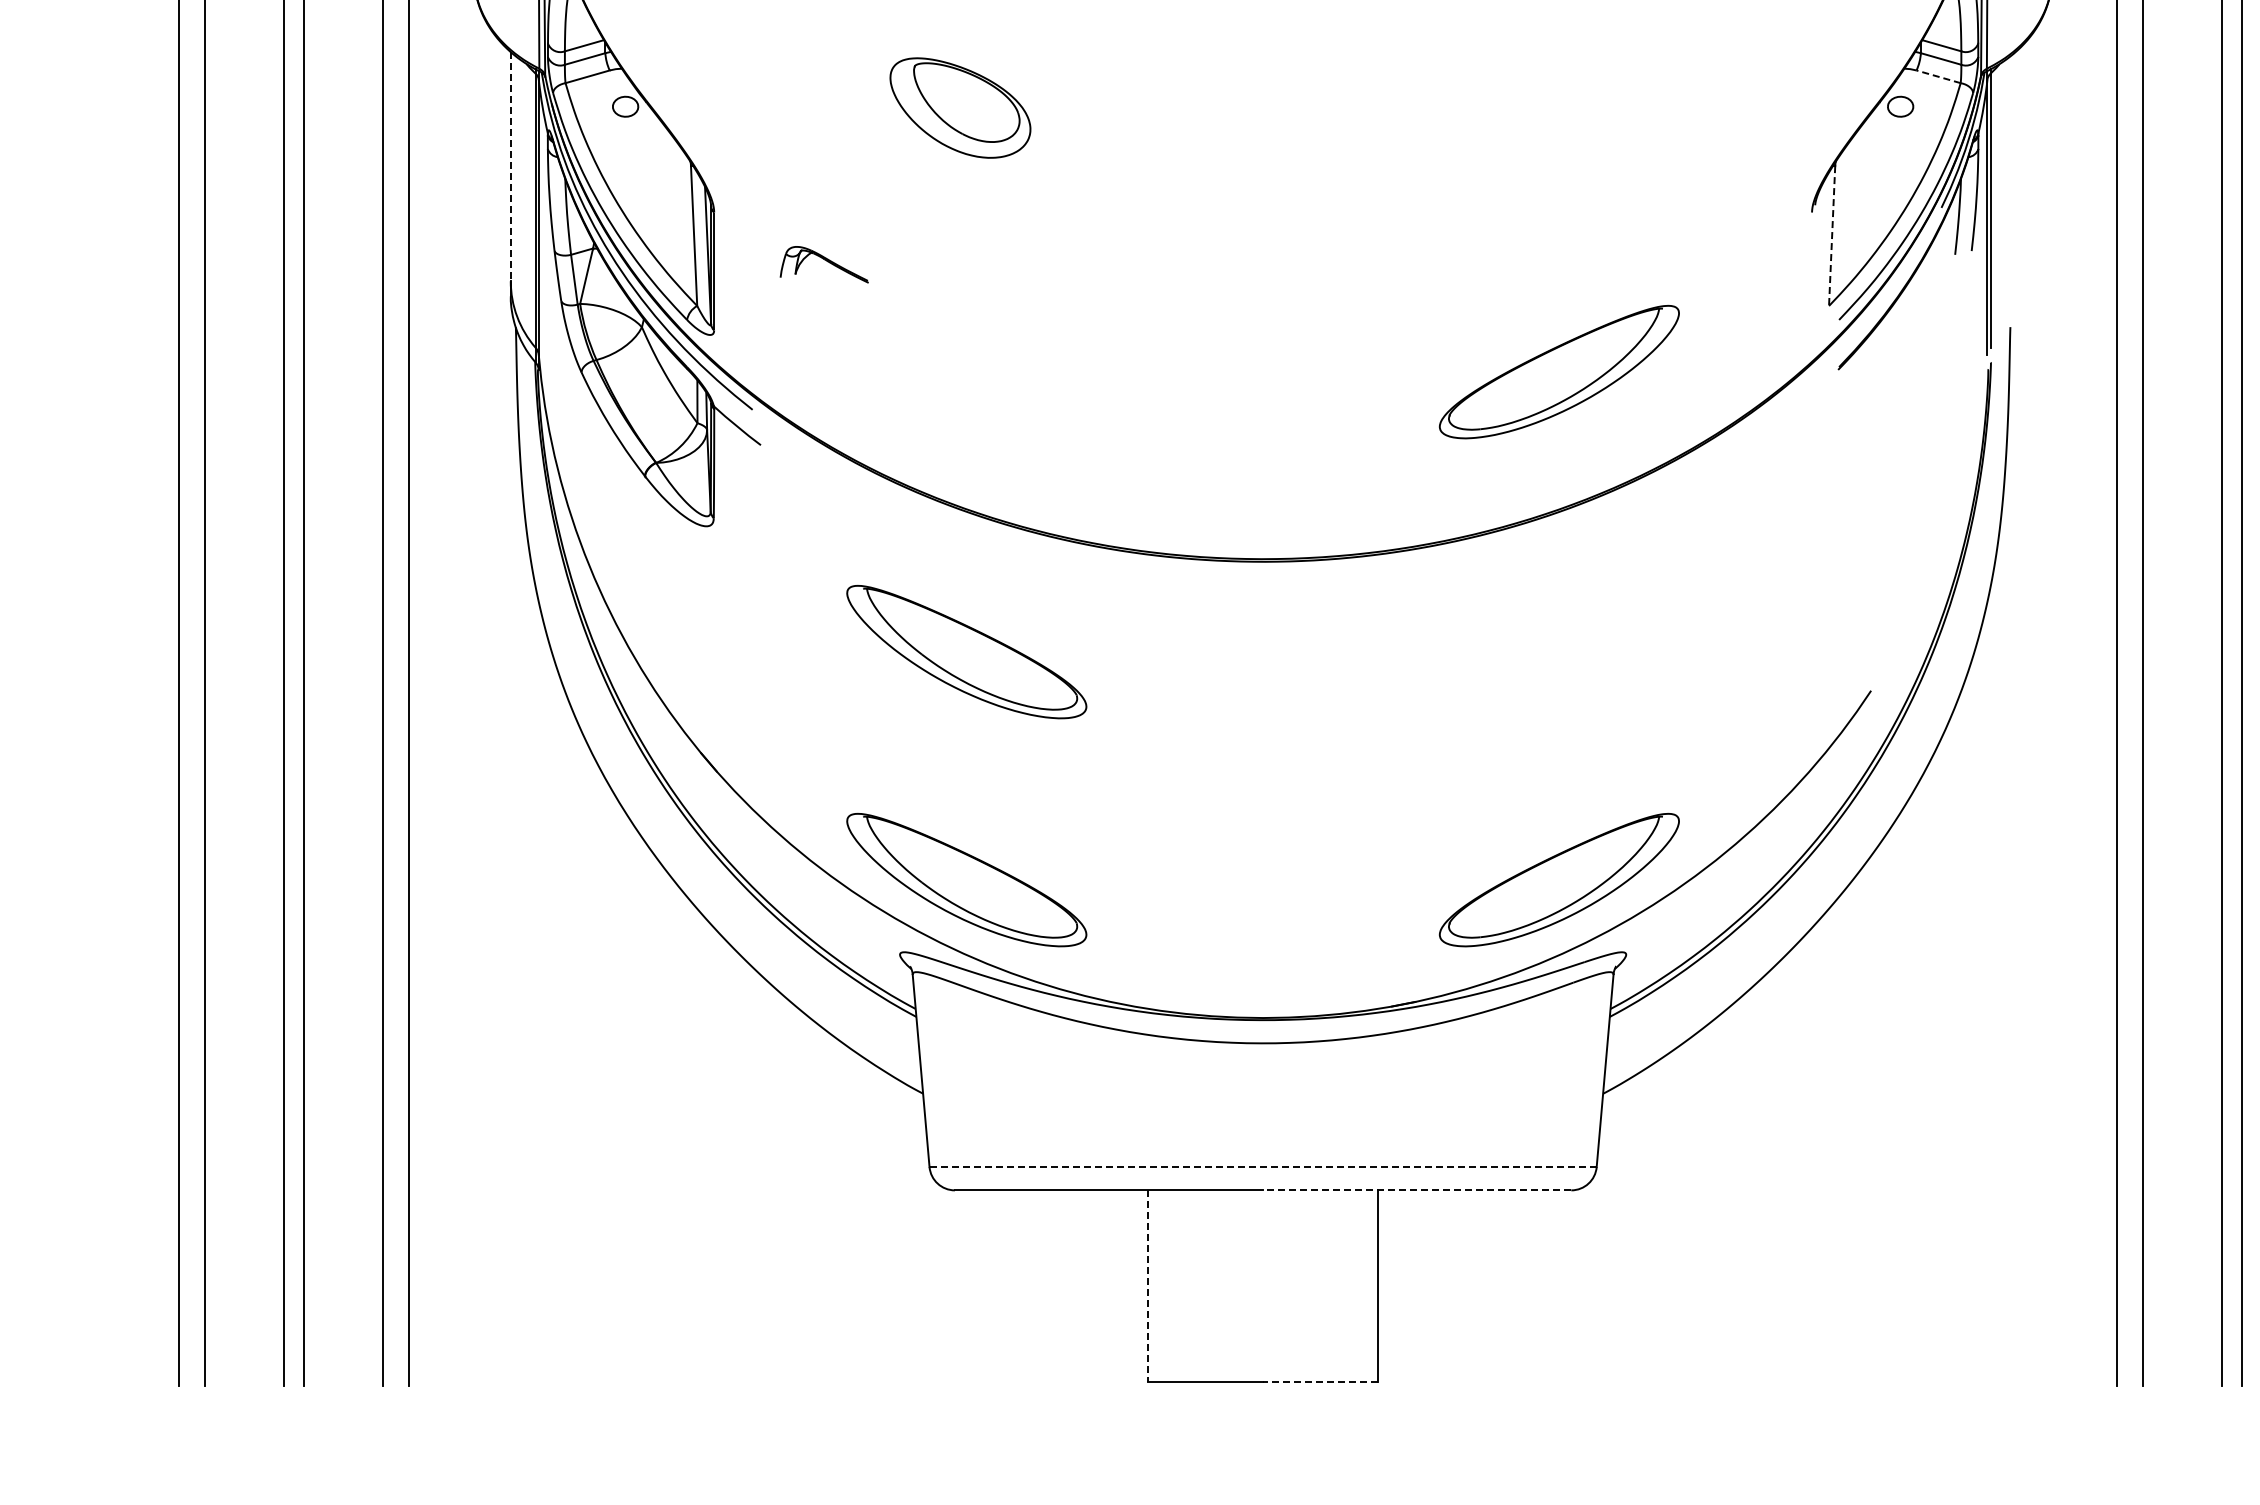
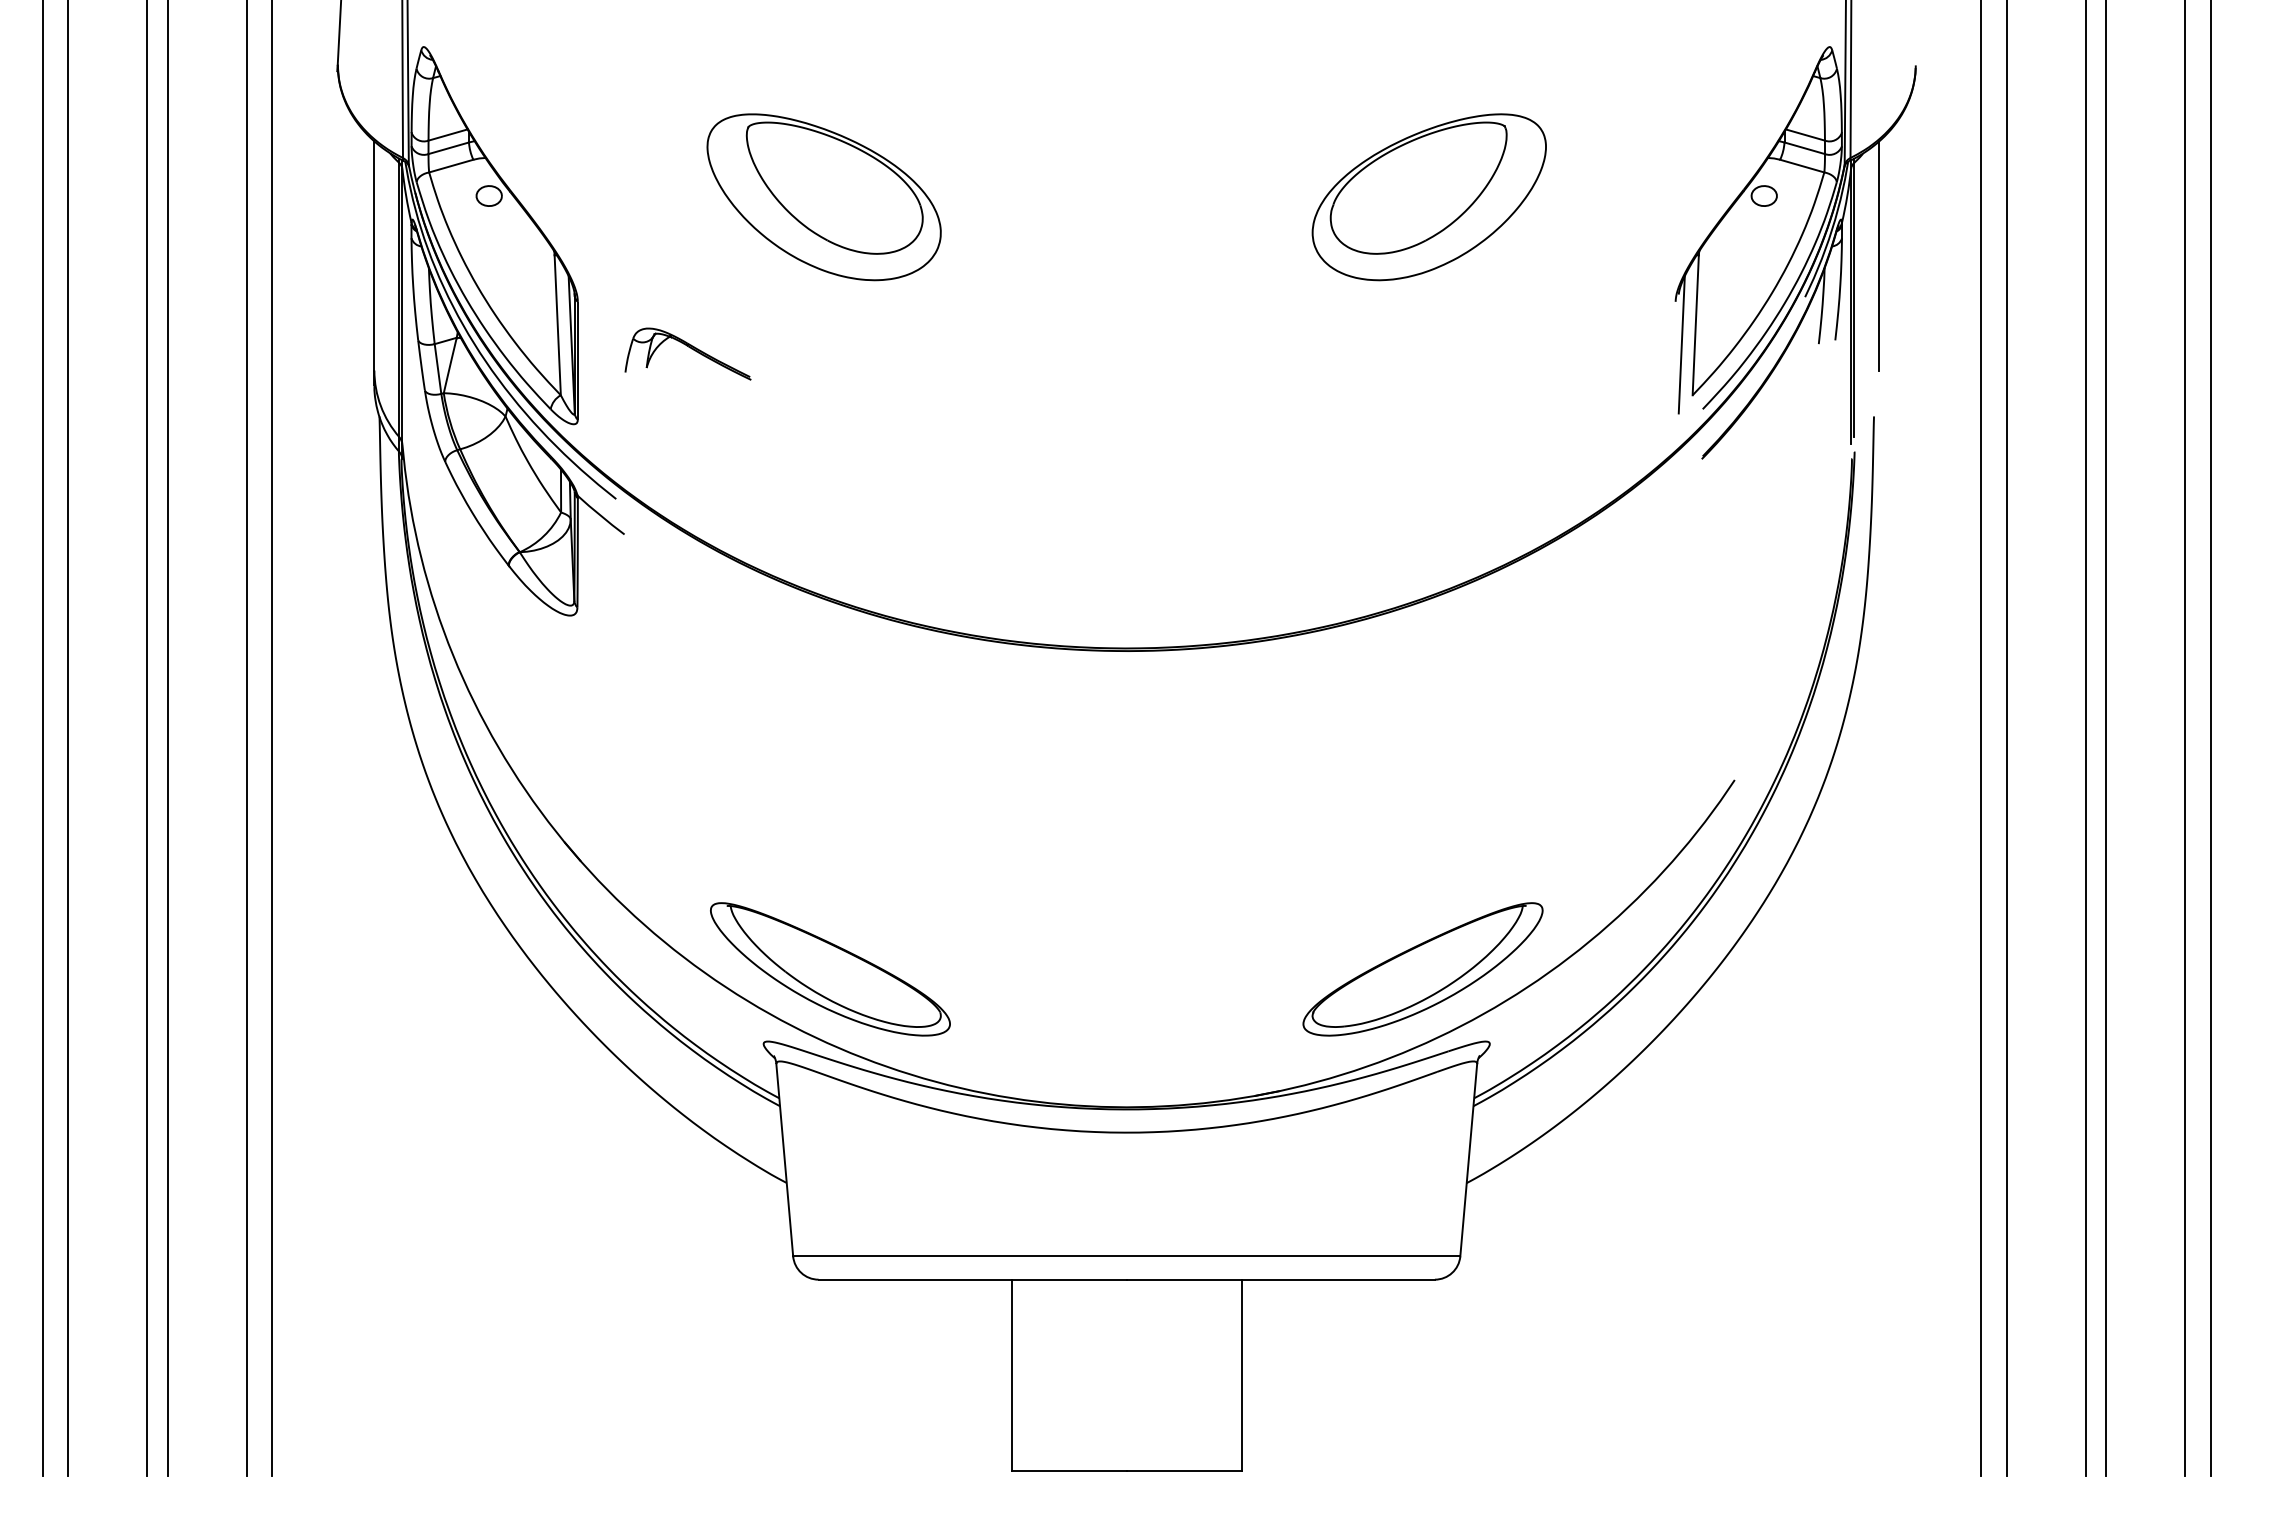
line: (1938, 77) -> (1802, 166), dashed -> solid
part: (959, 108) -> (823, 197), size x1.67
part: (1564, 108) -> (1428, 197), added
line: (2015, 166) -> (1879, 255), added
line: (510, 167) -> (374, 256), dashed -> solid
line: (1831, 236) -> (1695, 325), dashed -> solid
line: (1817, 255) -> (1681, 344), added
part: (823, 264) -> (687, 353), size x1.43
part: (1558, 372) -> (1422, 461), removed
part: (966, 652) -> (830, 741), removed
line: (1262, 1167) -> (1126, 1256), dashed -> solid
line: (1416, 1190) -> (1280, 1279), dashed -> solid
line: (1147, 1286) -> (1011, 1375), dashed -> solid
line: (1319, 1381) -> (1183, 1470), dashed -> solid

